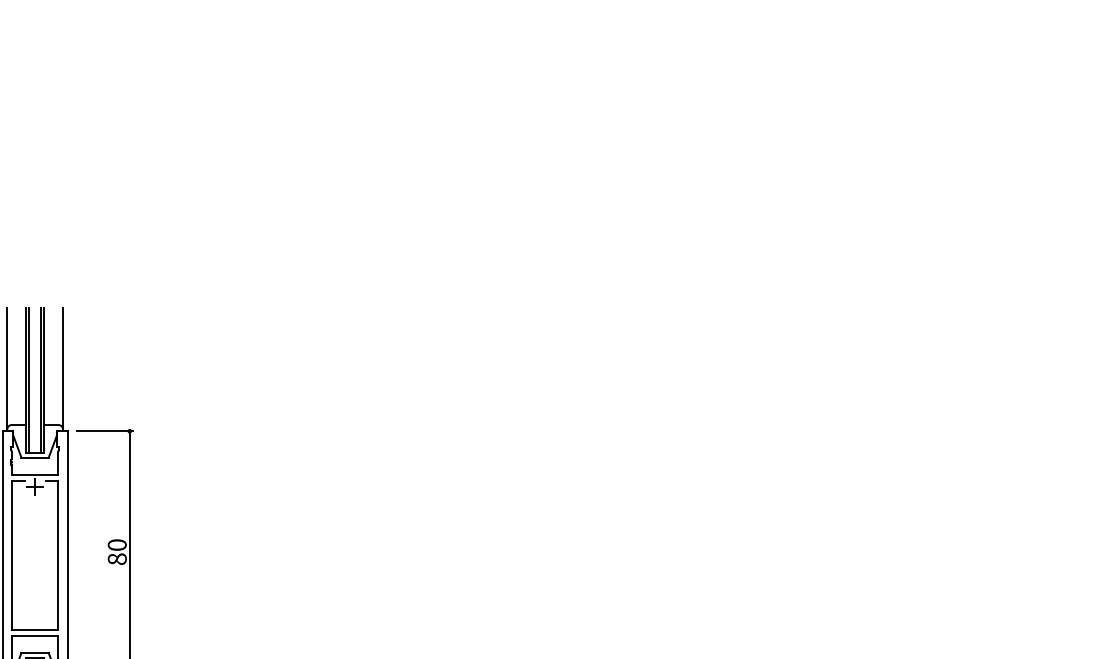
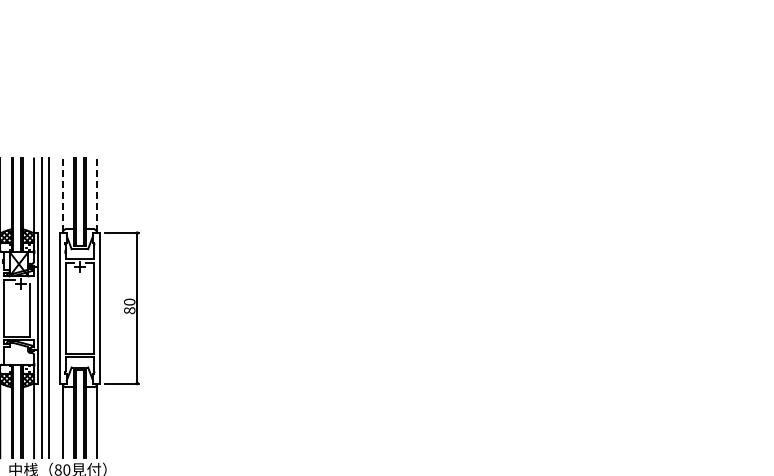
line: (6, 368) -> (62, 195), solid -> dashed
line: (62, 368) -> (96, 195), solid -> dashed

